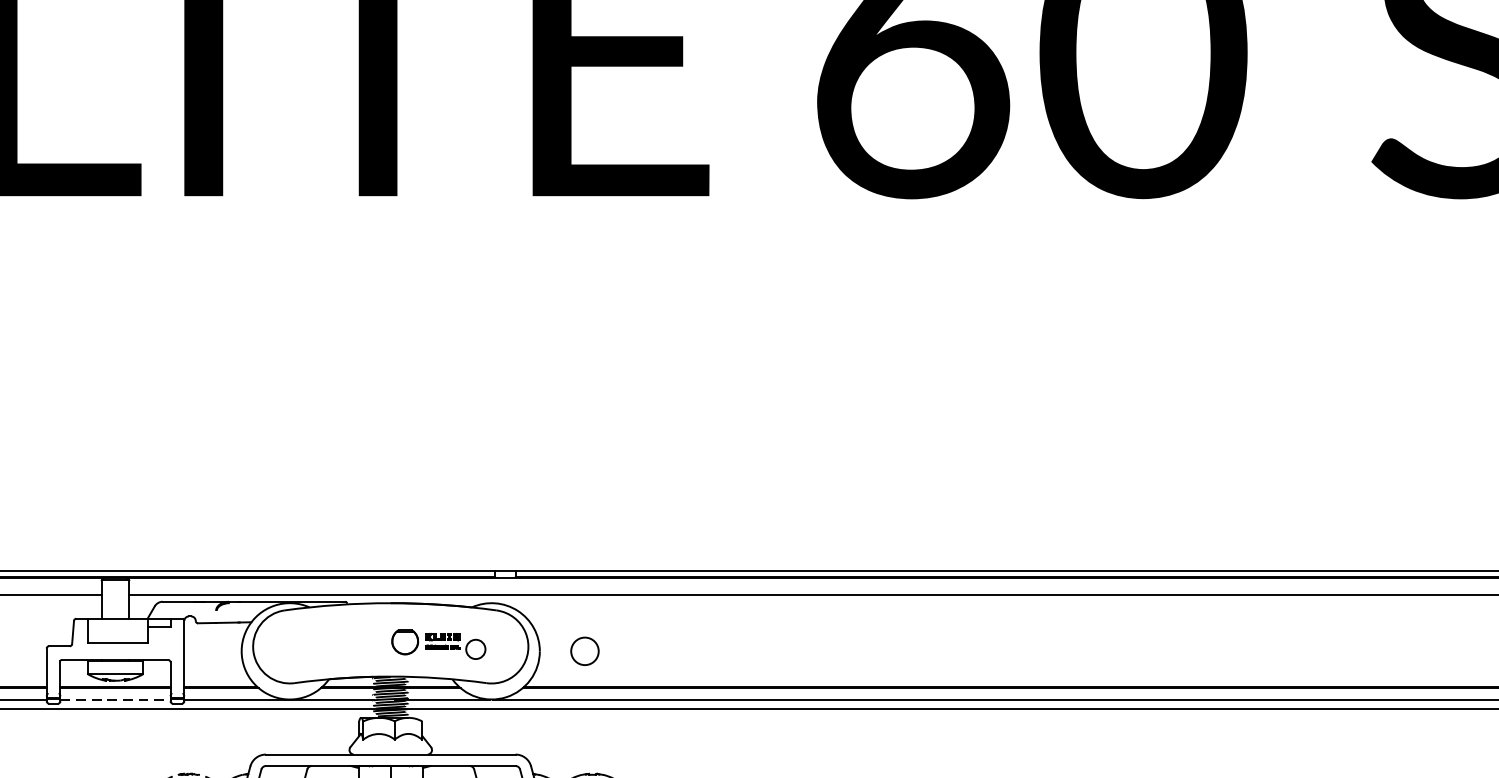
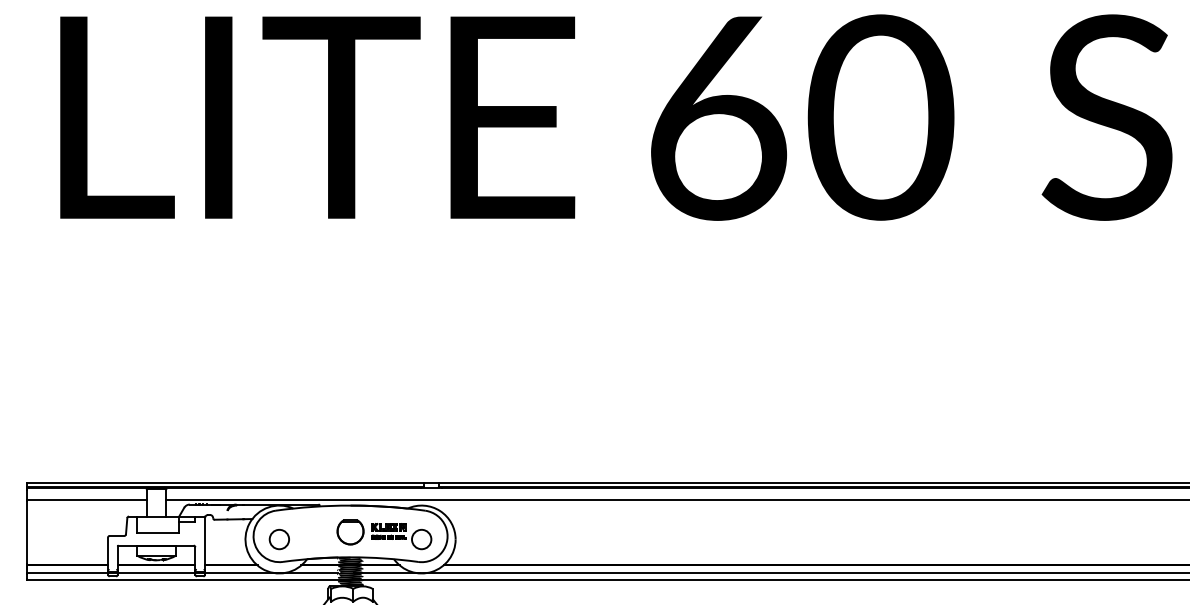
part: (438, 644) -> (384, 534), size x1.43
circle: (583, 651) -> (278, 539), moved
line: (115, 699) -> (156, 573), dashed -> solid

